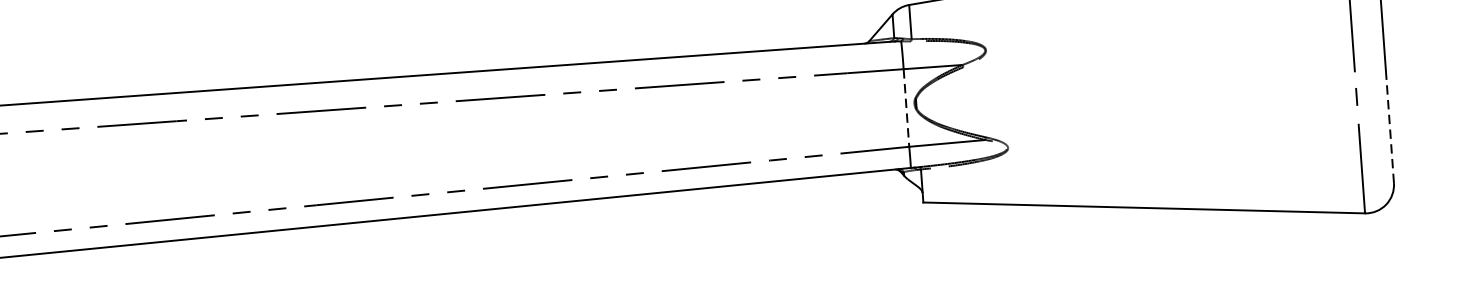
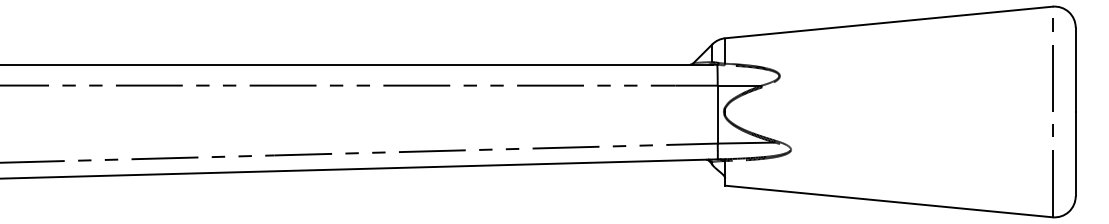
line: (906, 107) -> (717, 114), dashed -> solid
line: (1389, 125) -> (1075, 153), dashed -> solid

